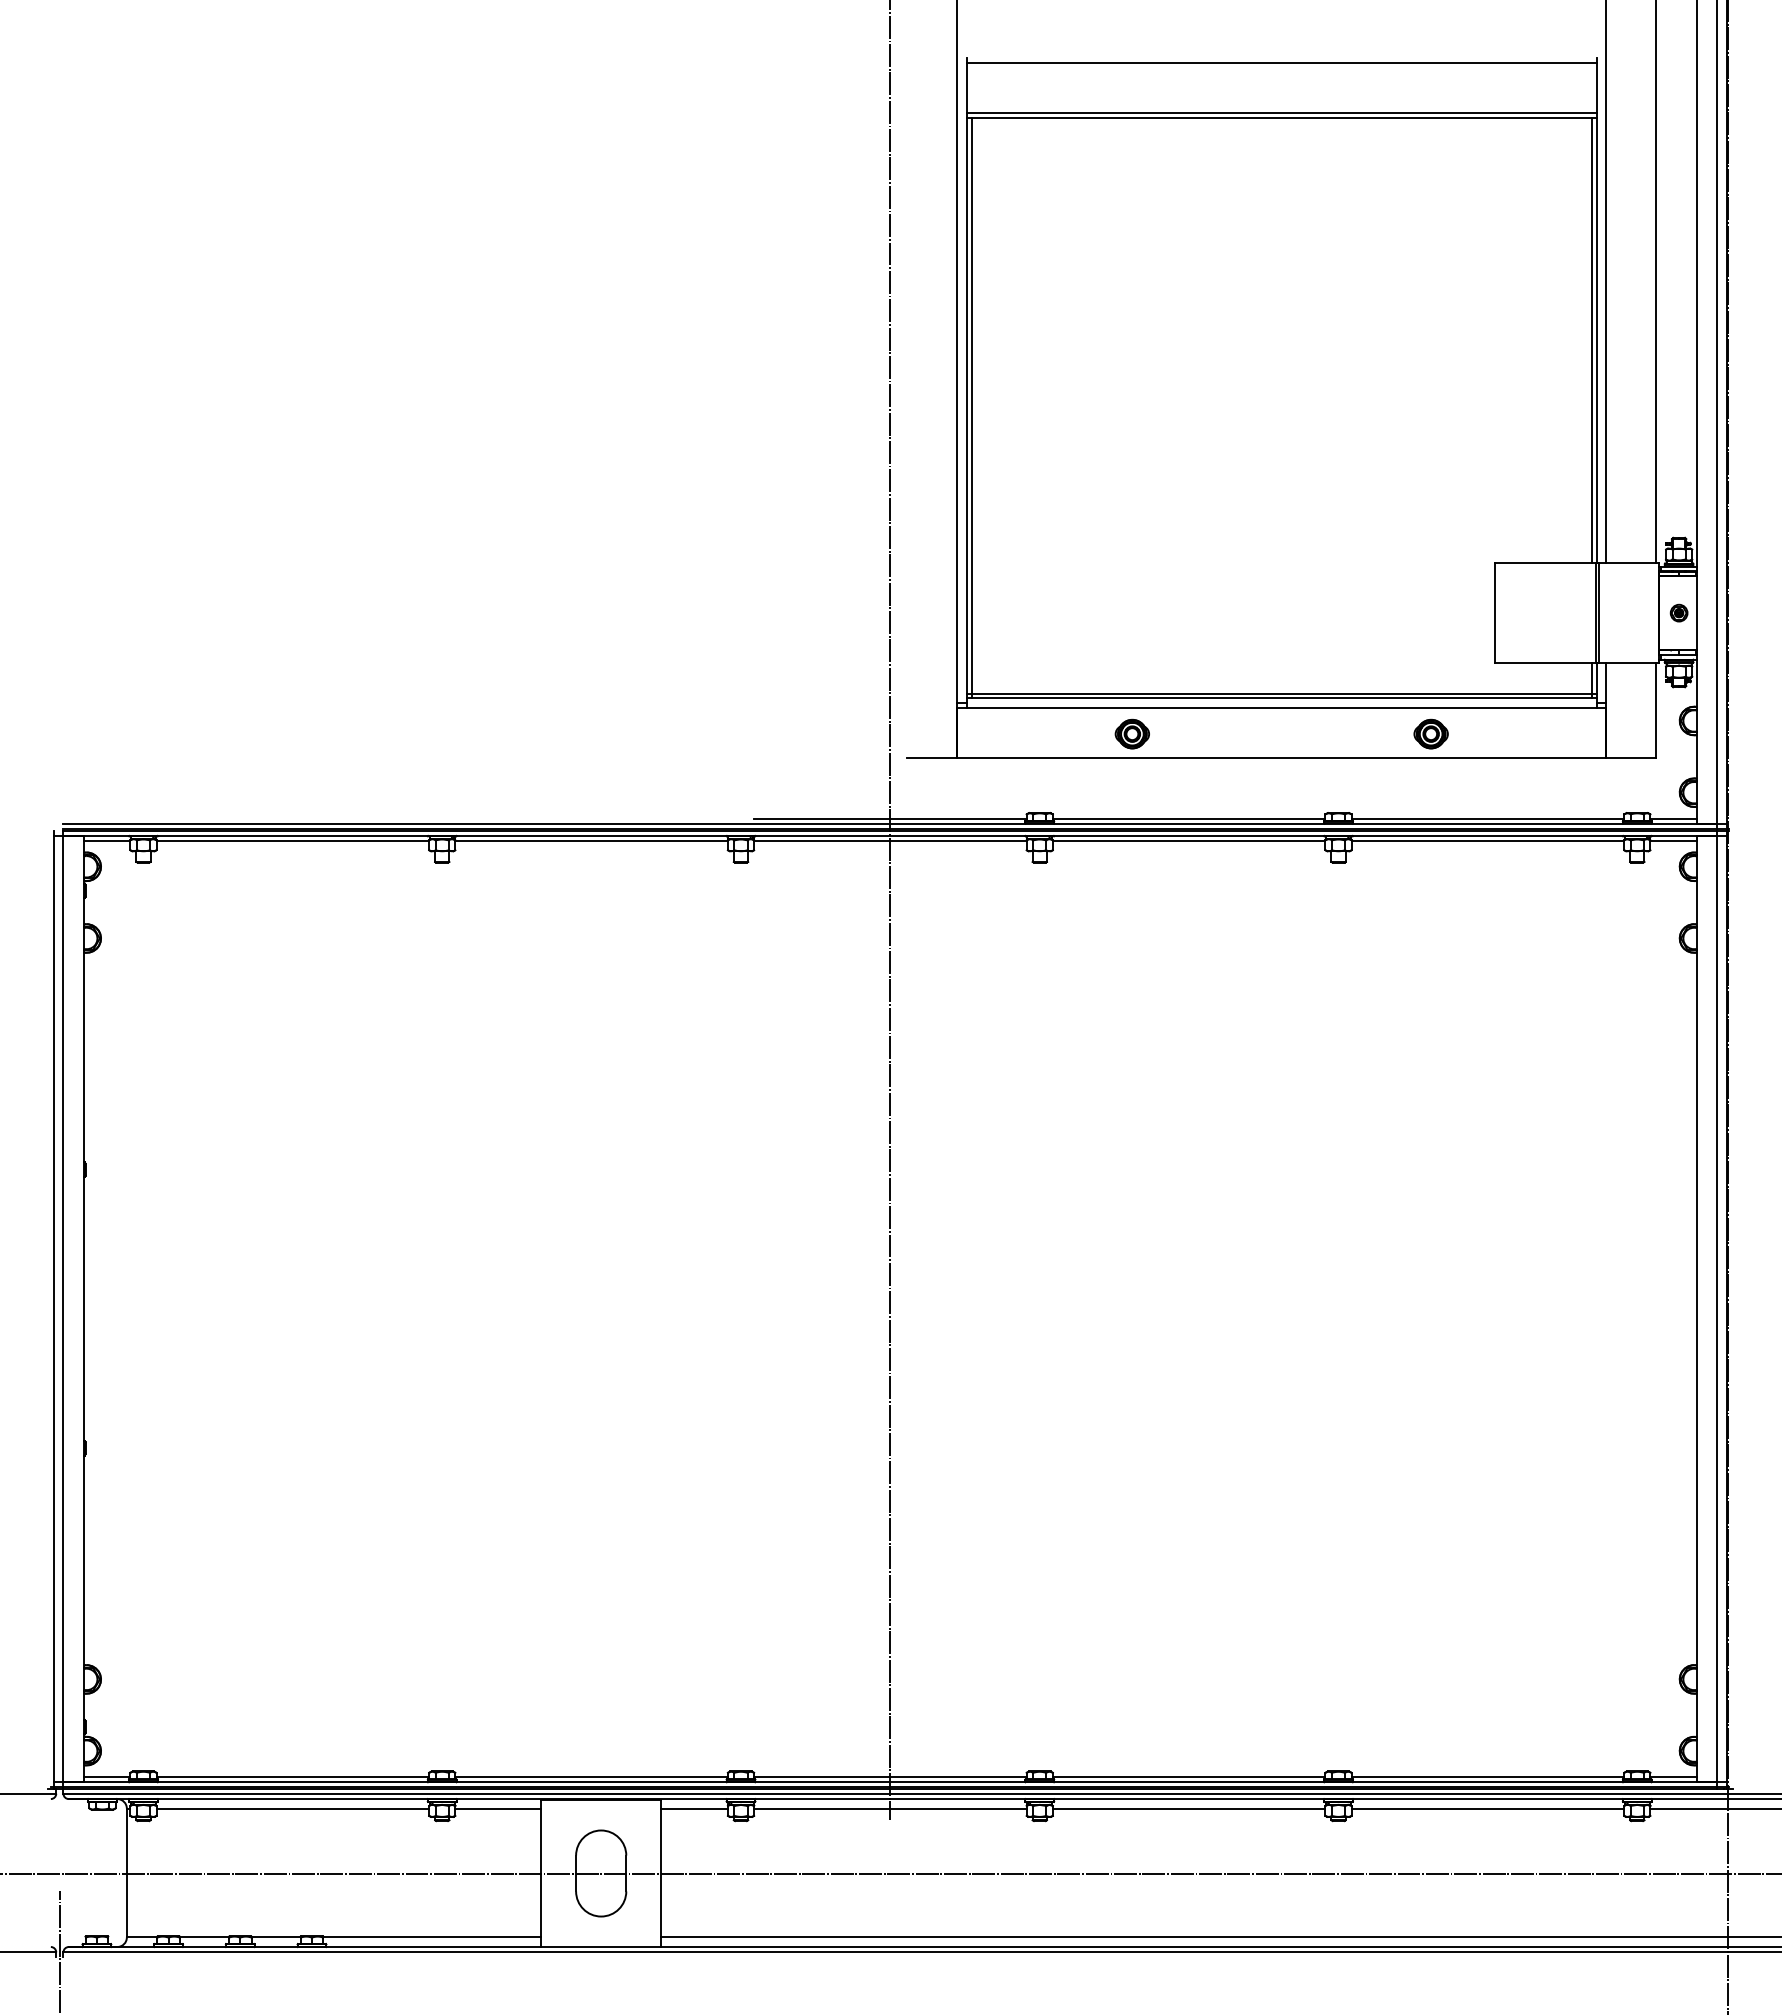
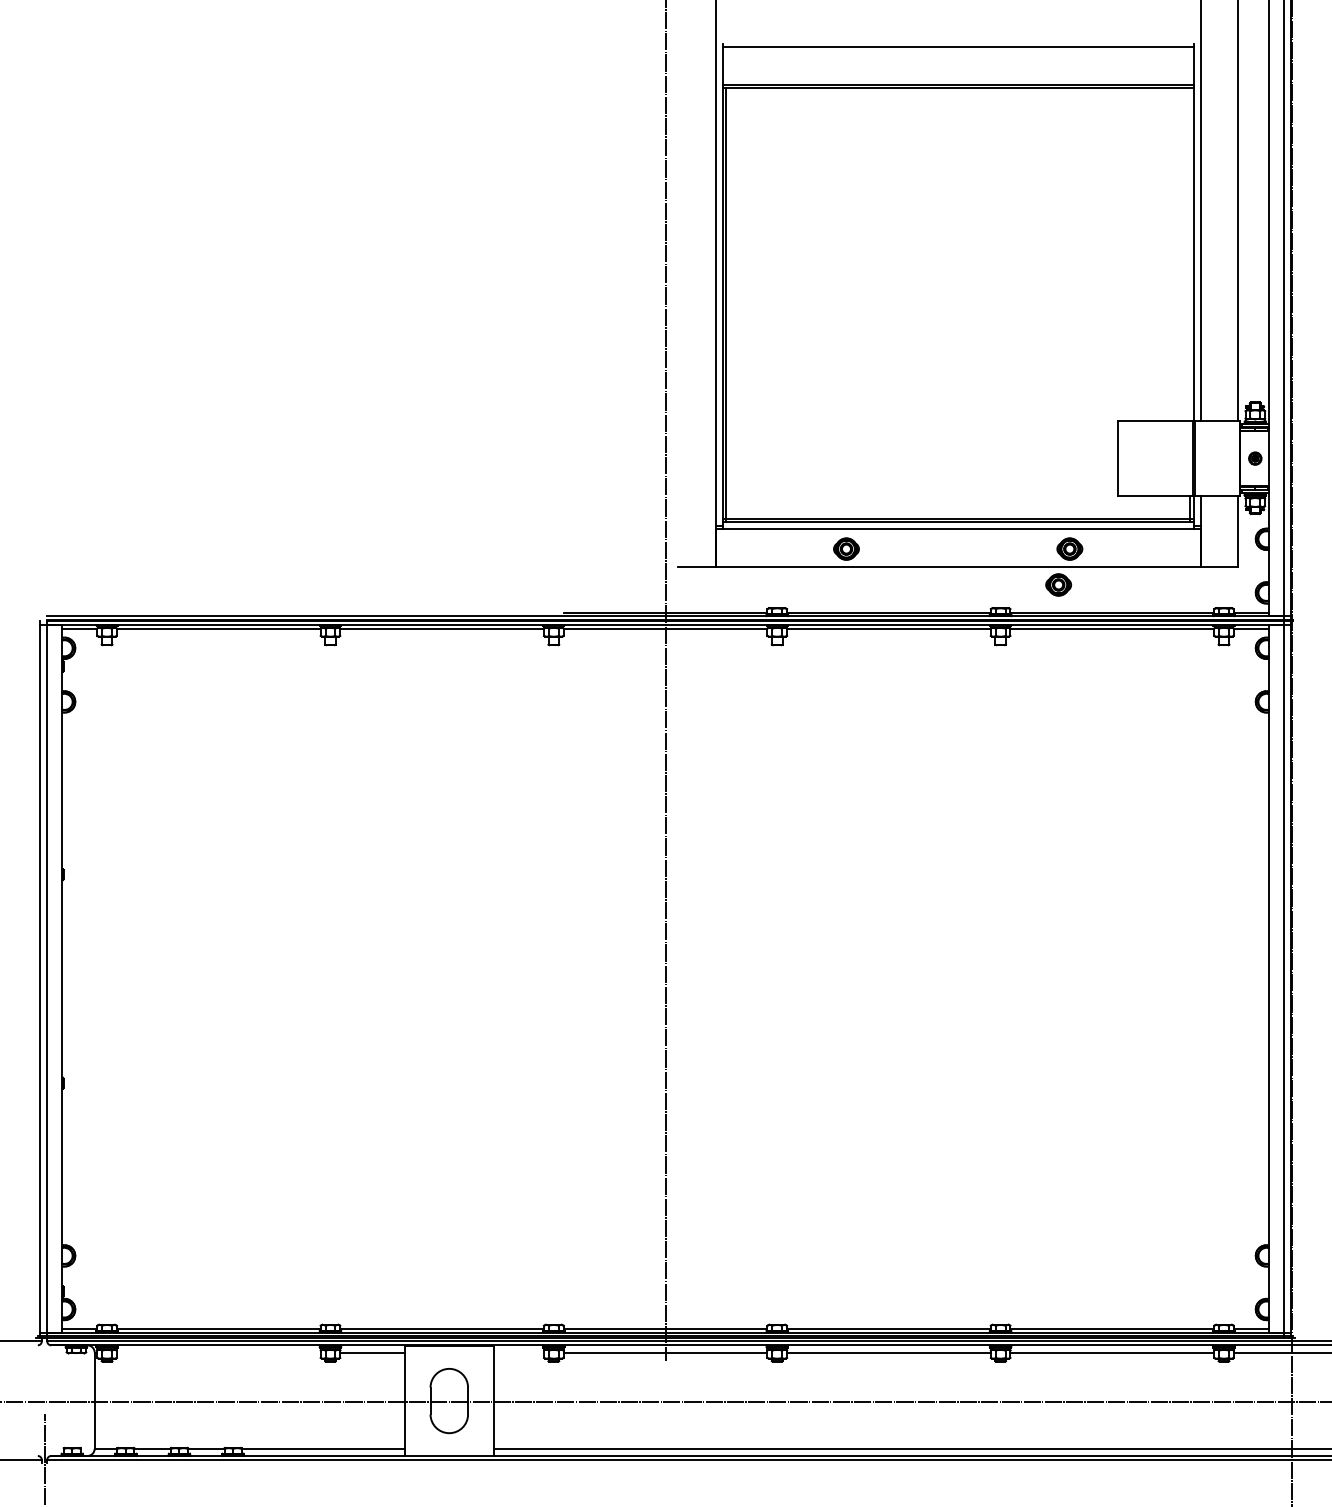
line: (1591, 340) -> (1189, 254), removed
part: (1415, 781) -> (1058, 584), added
line: (292, 1808) -> (218, 1352), removed
line: (693, 1808) -> (518, 1352), removed

